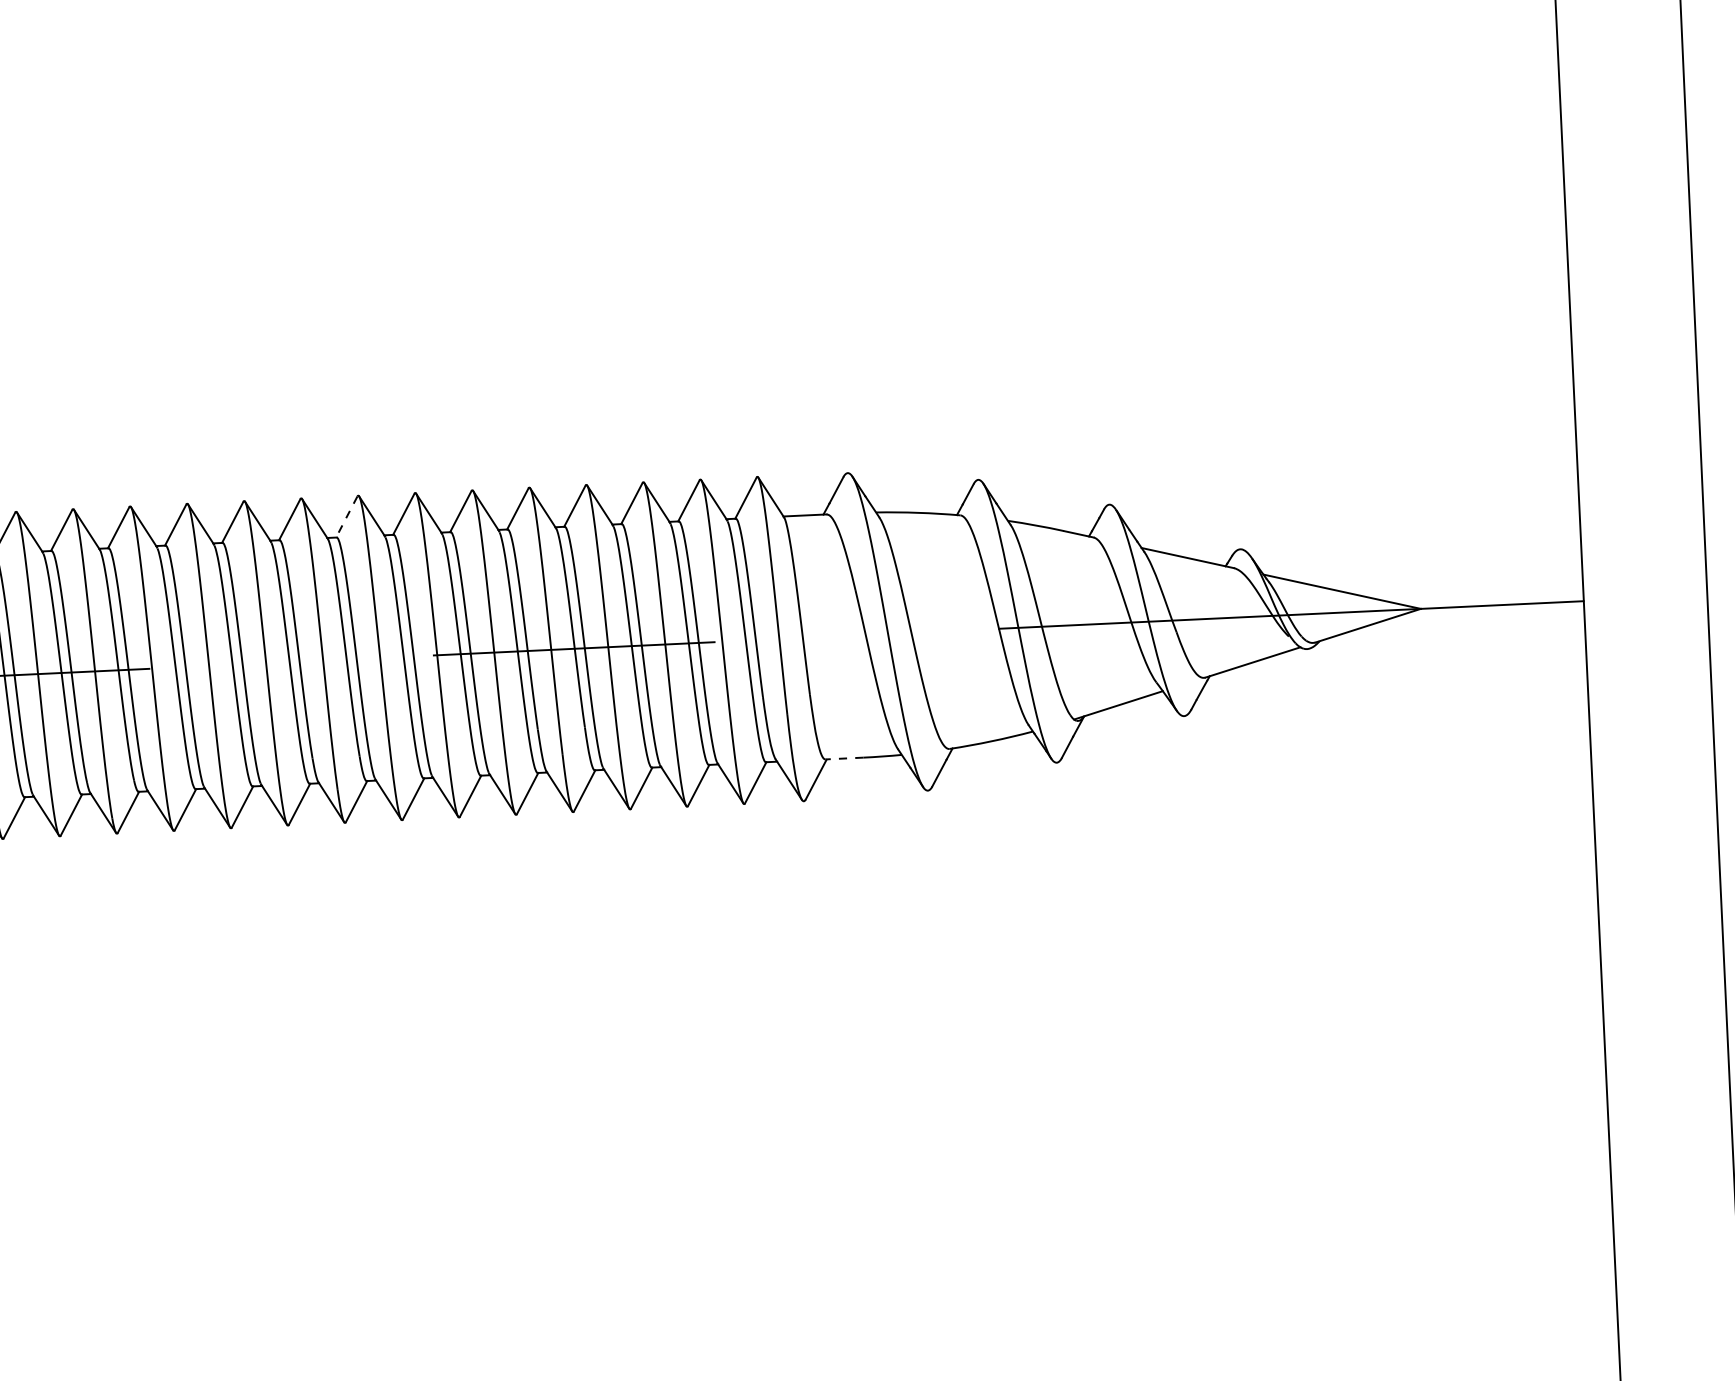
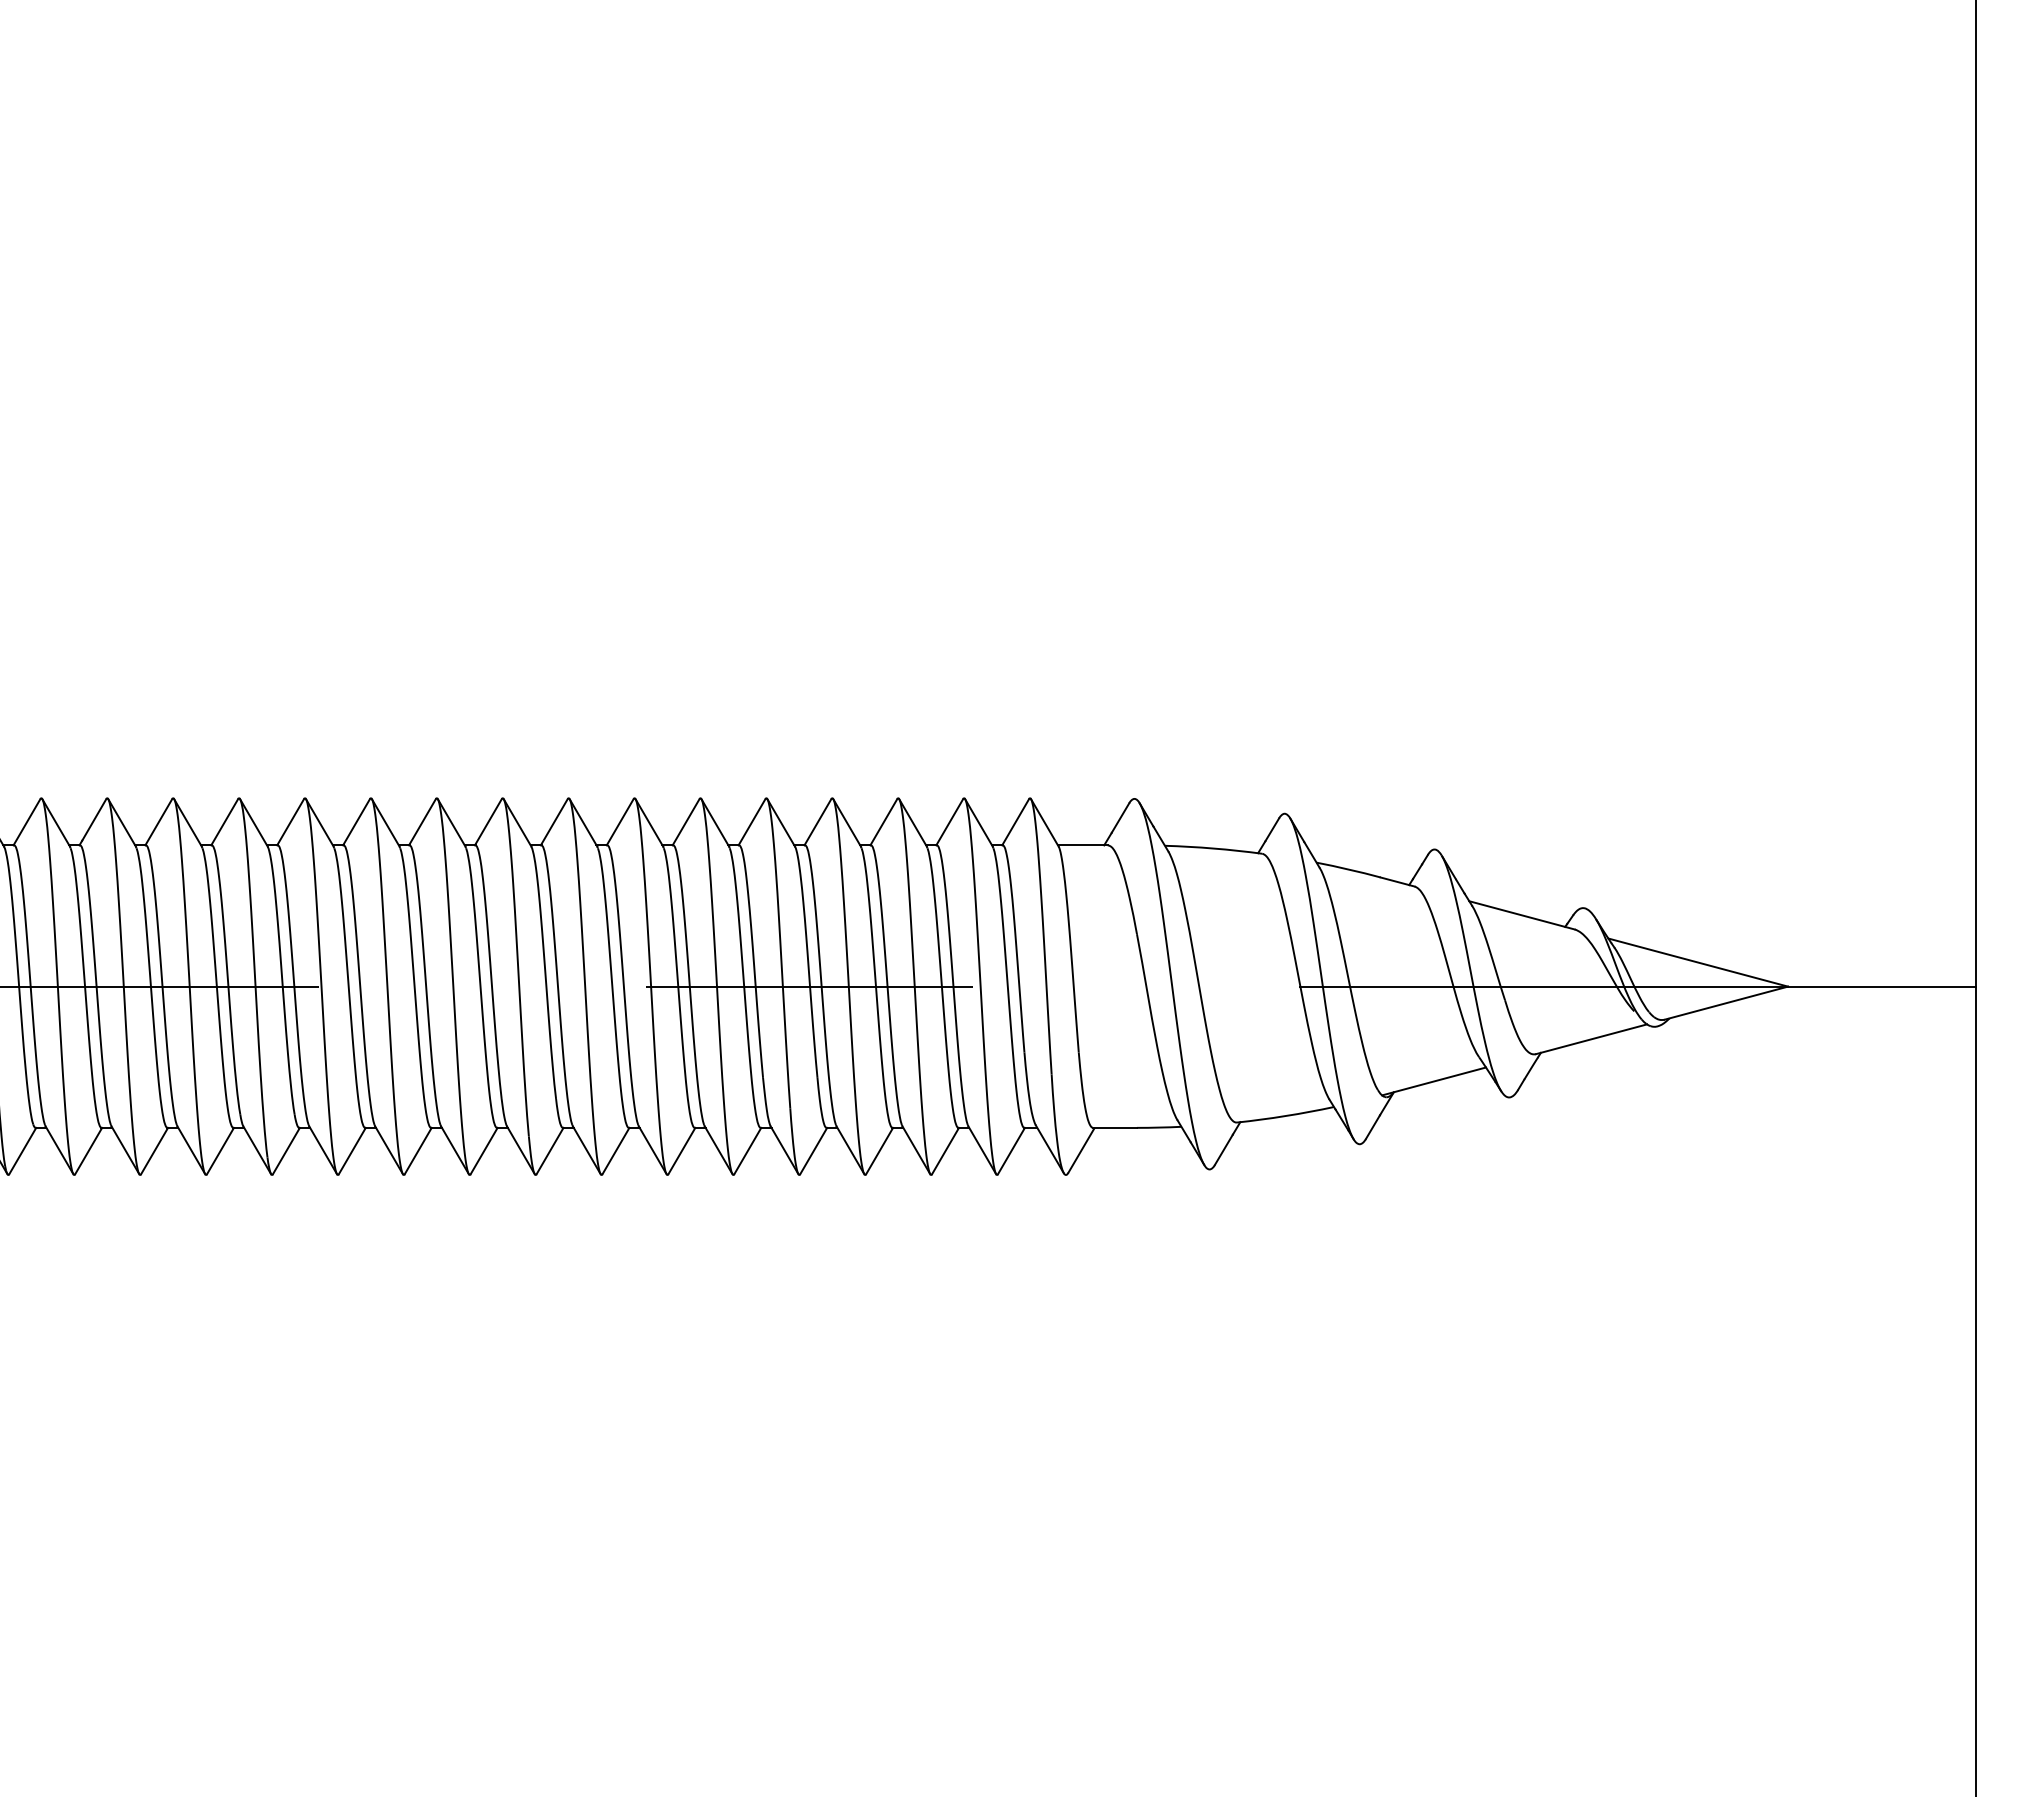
line: (346, 517) -> (554, 822), dashed -> solid
line: (844, 758) -> (1115, 1127), dashed -> solid

